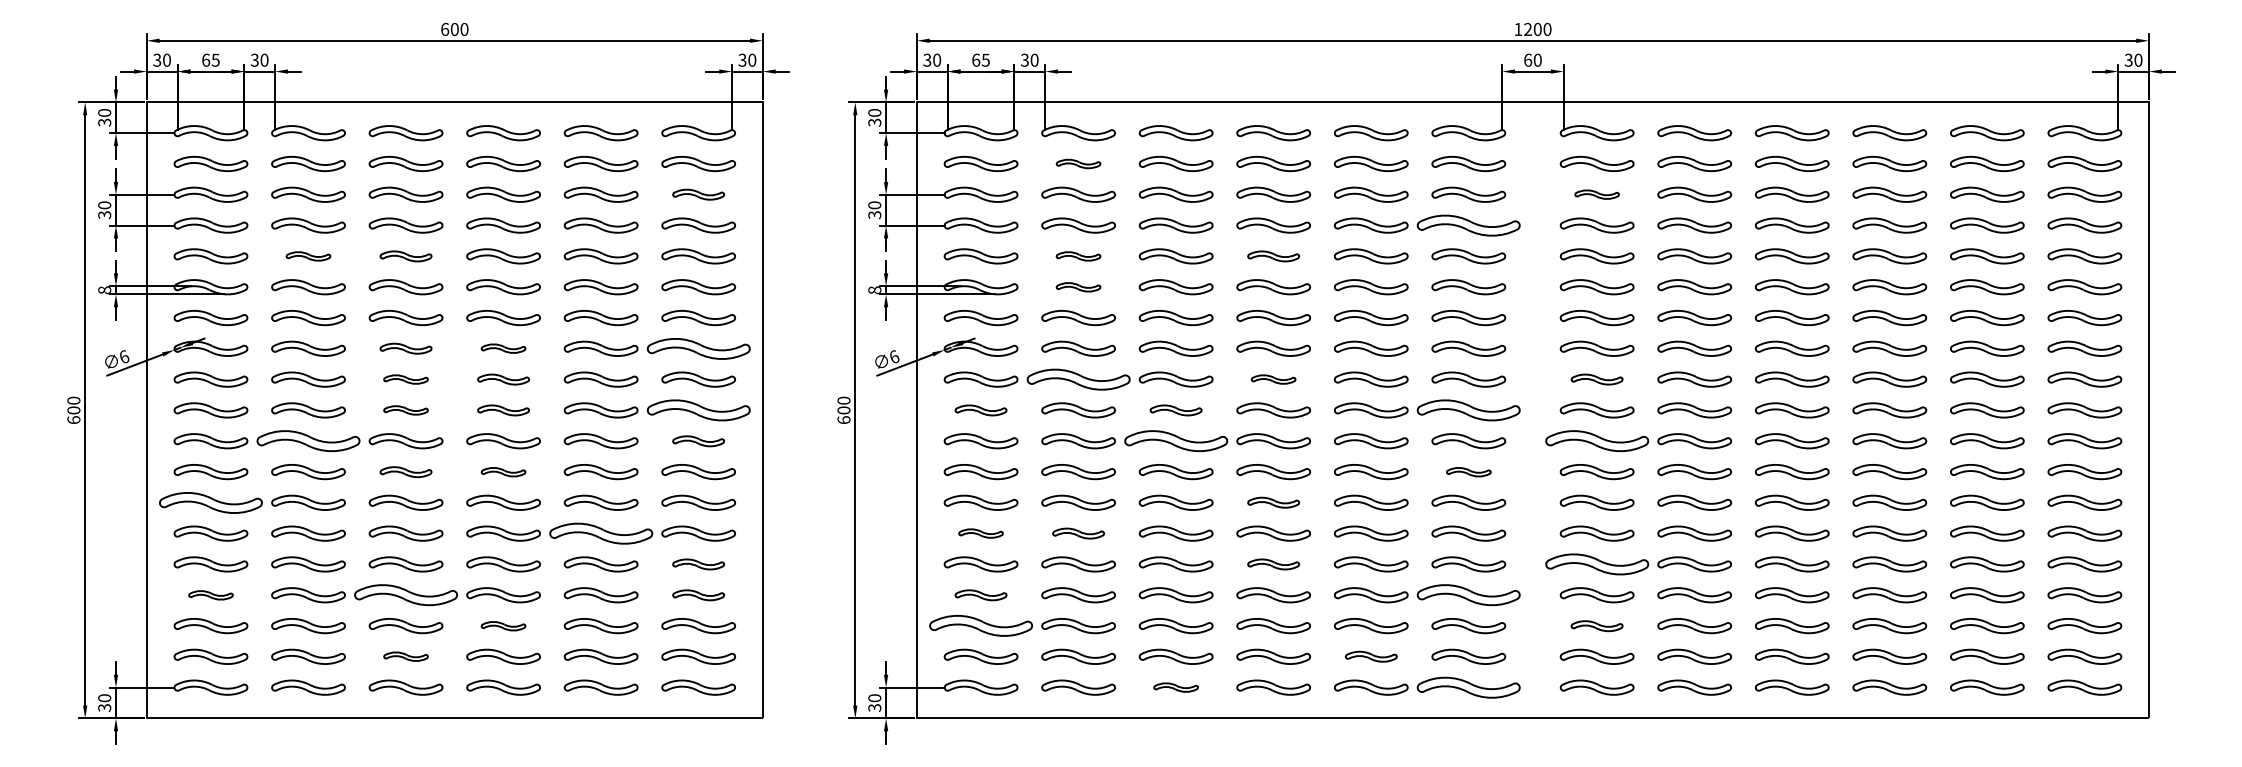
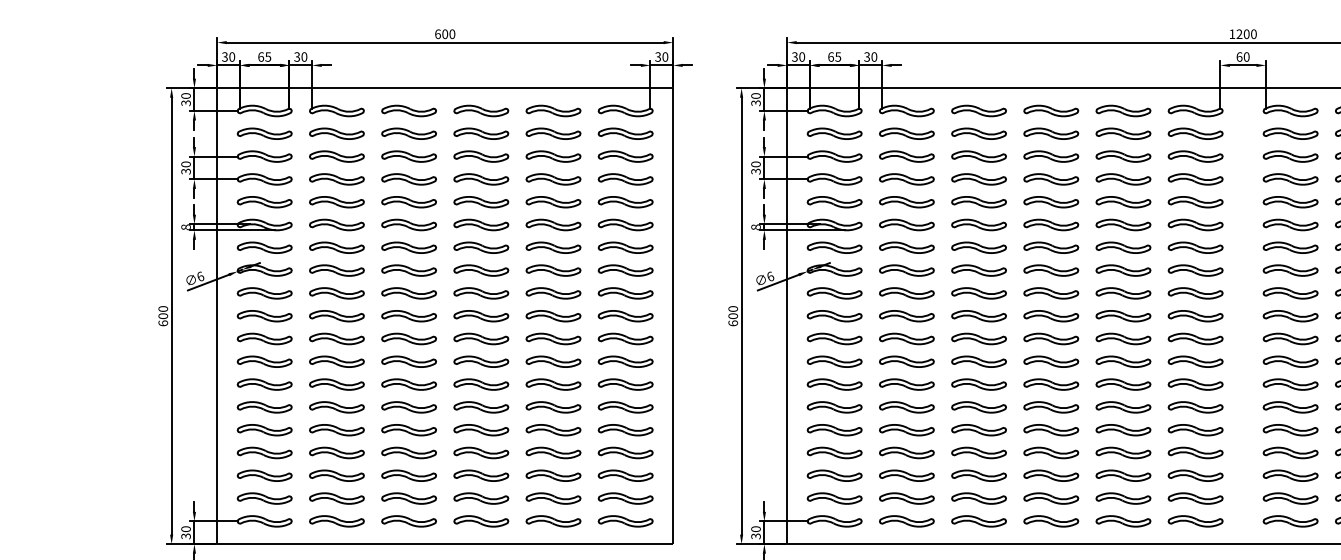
part: (1078, 163) -> (906, 133), size x1.67
part: (698, 194) -> (625, 156), size x1.43
part: (1596, 194) -> (1290, 156), size x1.67
part: (1468, 225) -> (1195, 179), size x0.71
part: (308, 256) -> (336, 202), size x1.67
part: (405, 256) -> (408, 202), size x1.43
part: (1078, 256) -> (906, 202), size x1.67
part: (1273, 256) -> (1051, 202), size x1.43
part: (1078, 287) -> (906, 225), size x1.67
part: (405, 348) -> (408, 270), size x1.43
part: (503, 348) -> (481, 270), size x1.67
part: (698, 348) -> (625, 270), size x0.71
part: (405, 379) -> (408, 293), size x1.67
part: (503, 379) -> (481, 293), size x1.43
part: (1078, 379) -> (906, 293), size x0.71
part: (1273, 379) -> (1051, 293), size x1.67
part: (1596, 379) -> (1290, 293), size x1.43
part: (405, 410) -> (408, 316), size x1.67
part: (503, 410) -> (481, 316), size x1.43
part: (698, 410) -> (625, 316), size x0.71
part: (980, 410) -> (834, 316), size x1.43
part: (1175, 410) -> (978, 316), size x1.43
part: (1468, 410) -> (1195, 316), size x0.71
part: (308, 441) -> (336, 339), size x0.71
part: (698, 441) -> (625, 339), size x1.43
part: (1175, 441) -> (978, 339), size x0.71
part: (1596, 441) -> (1290, 339), size x0.71
part: (405, 472) -> (408, 362), size x1.43
part: (503, 472) -> (481, 362), size x1.67
part: (1468, 472) -> (1195, 362), size x1.67
part: (210, 502) -> (264, 384), size x0.71
part: (1273, 502) -> (1051, 384), size x1.43
part: (600, 533) -> (553, 407), size x0.71
part: (980, 533) -> (834, 407), size x1.67
part: (1078, 533) -> (906, 407), size x1.43
part: (698, 564) -> (625, 430), size x1.43
part: (1273, 564) -> (1051, 430), size x1.43
part: (1596, 564) -> (1290, 430), size x0.71
part: (210, 595) -> (264, 453), size x1.67
part: (405, 595) -> (408, 453), size x0.71
part: (698, 595) -> (625, 453), size x1.43
part: (980, 595) -> (834, 453), size x1.43
part: (1468, 595) -> (1195, 453), size x0.71
part: (503, 626) -> (481, 476), size x1.67
part: (980, 626) -> (834, 476), size x0.71
part: (1596, 626) -> (1290, 476), size x1.43
part: (405, 656) -> (408, 498), size x1.67
part: (1371, 656) -> (1123, 498), size x1.43
part: (1175, 687) -> (978, 521), size x1.67
part: (1468, 687) -> (1195, 521), size x0.71

